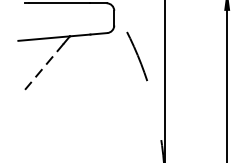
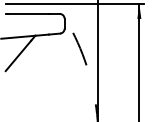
line: (44, 66) -> (18, 55), dashed -> solid

